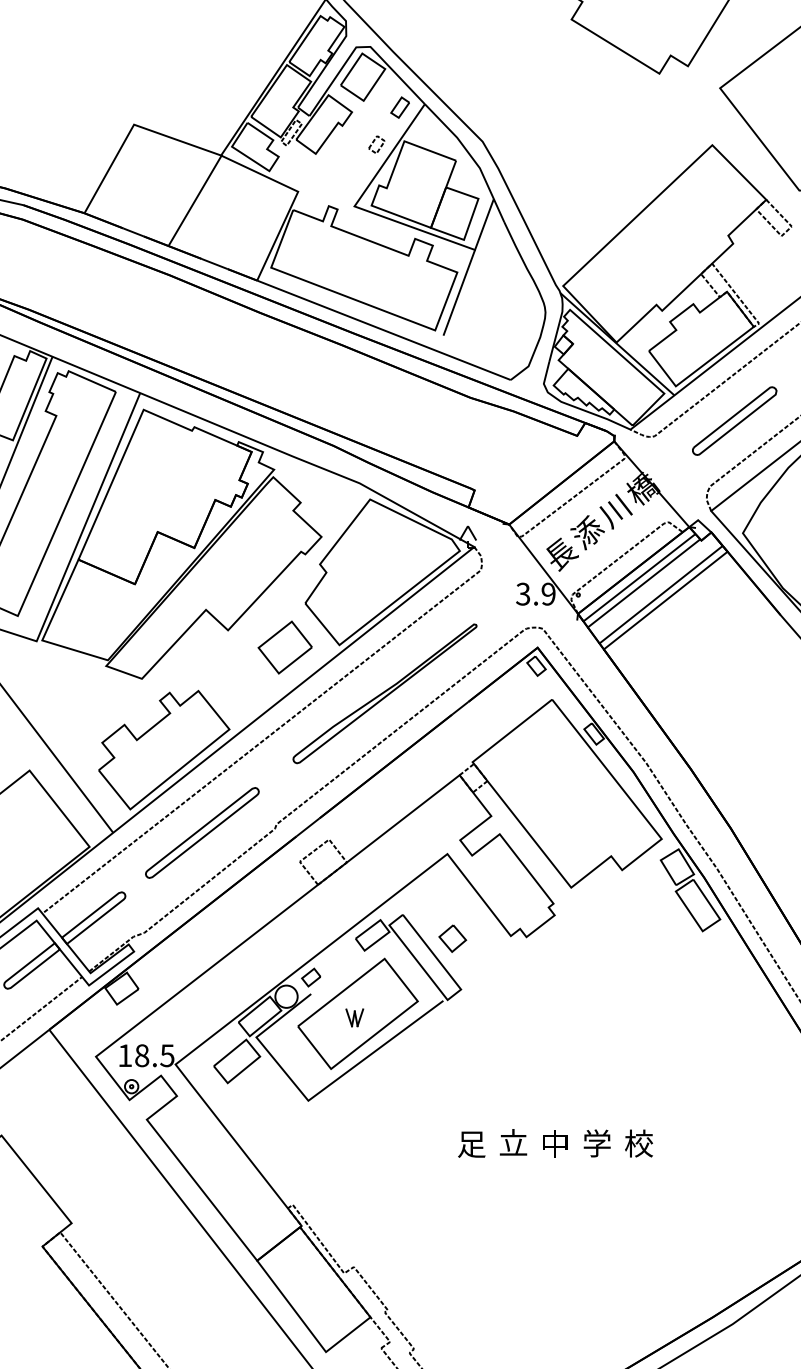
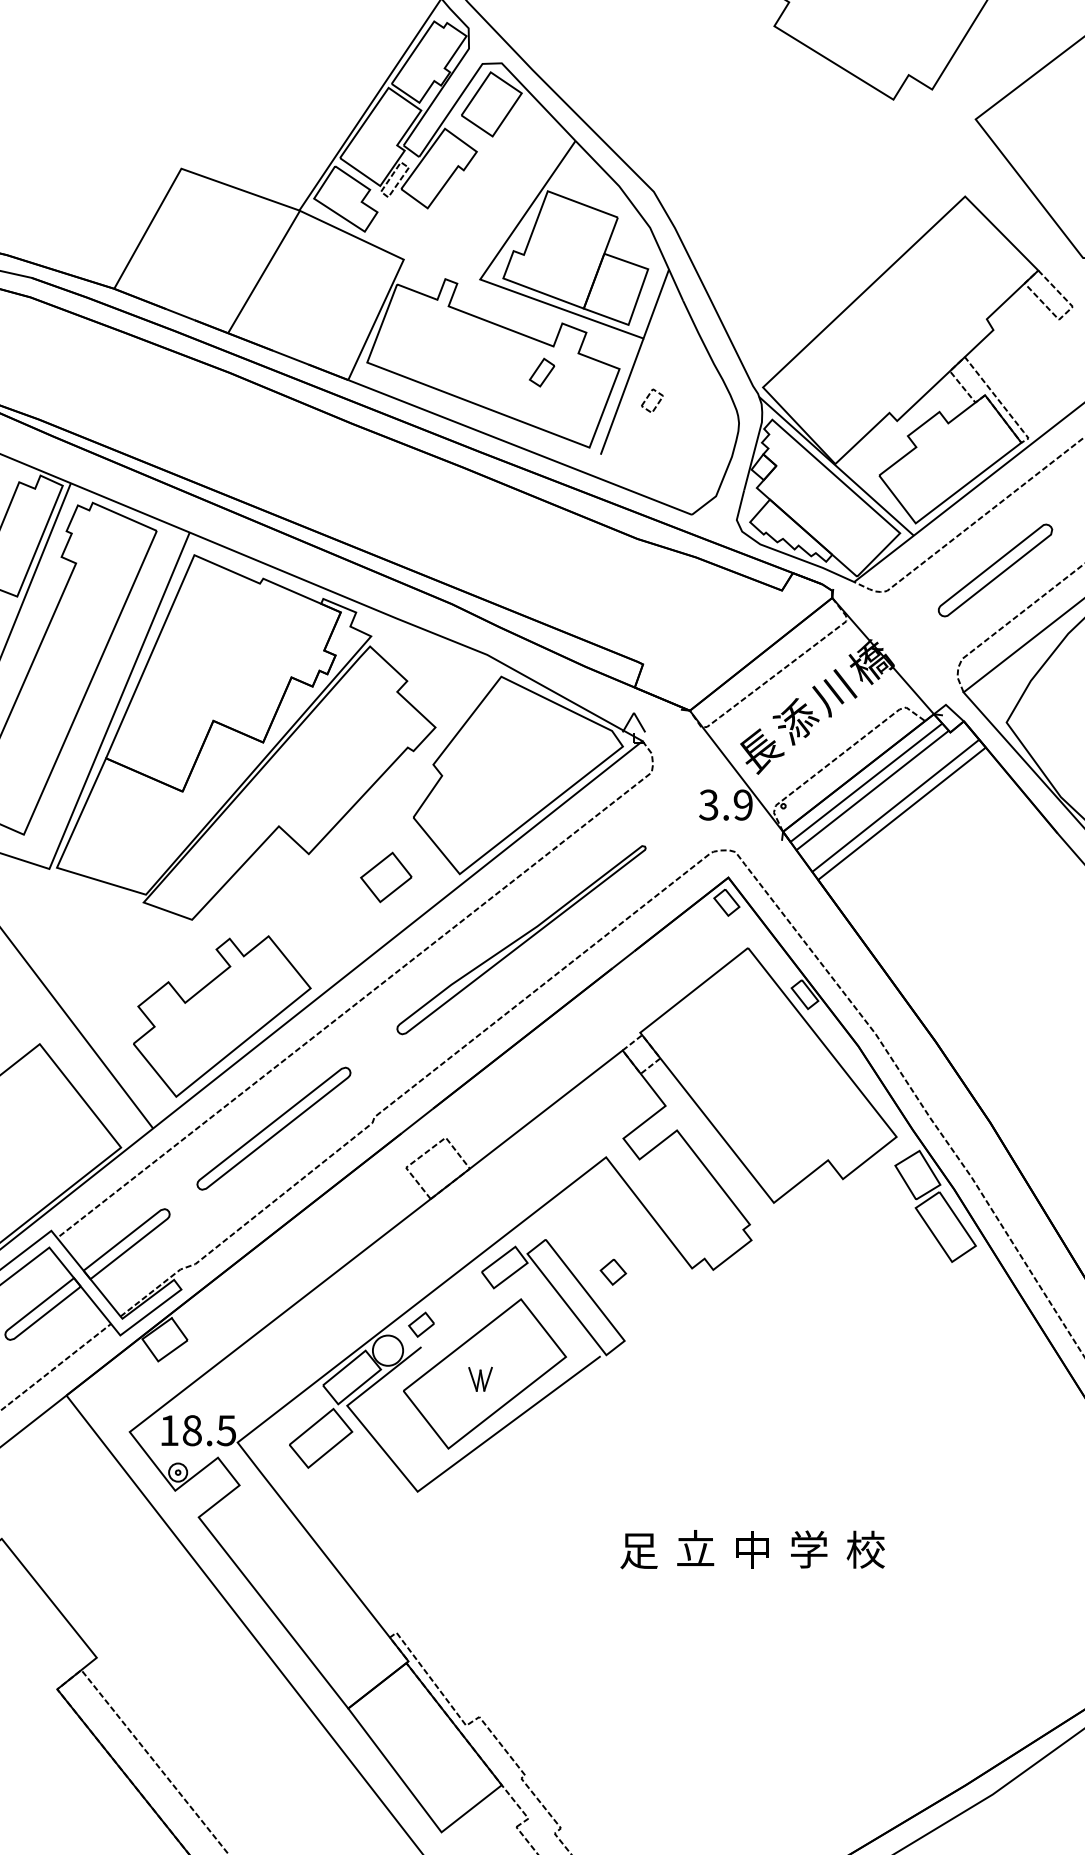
part: (400, 107) -> (542, 372), moved
part: (376, 144) -> (652, 400), moved
part: (285, 647) -> (386, 877), size x0.7
part: (452, 939) -> (613, 1272), size x0.7

